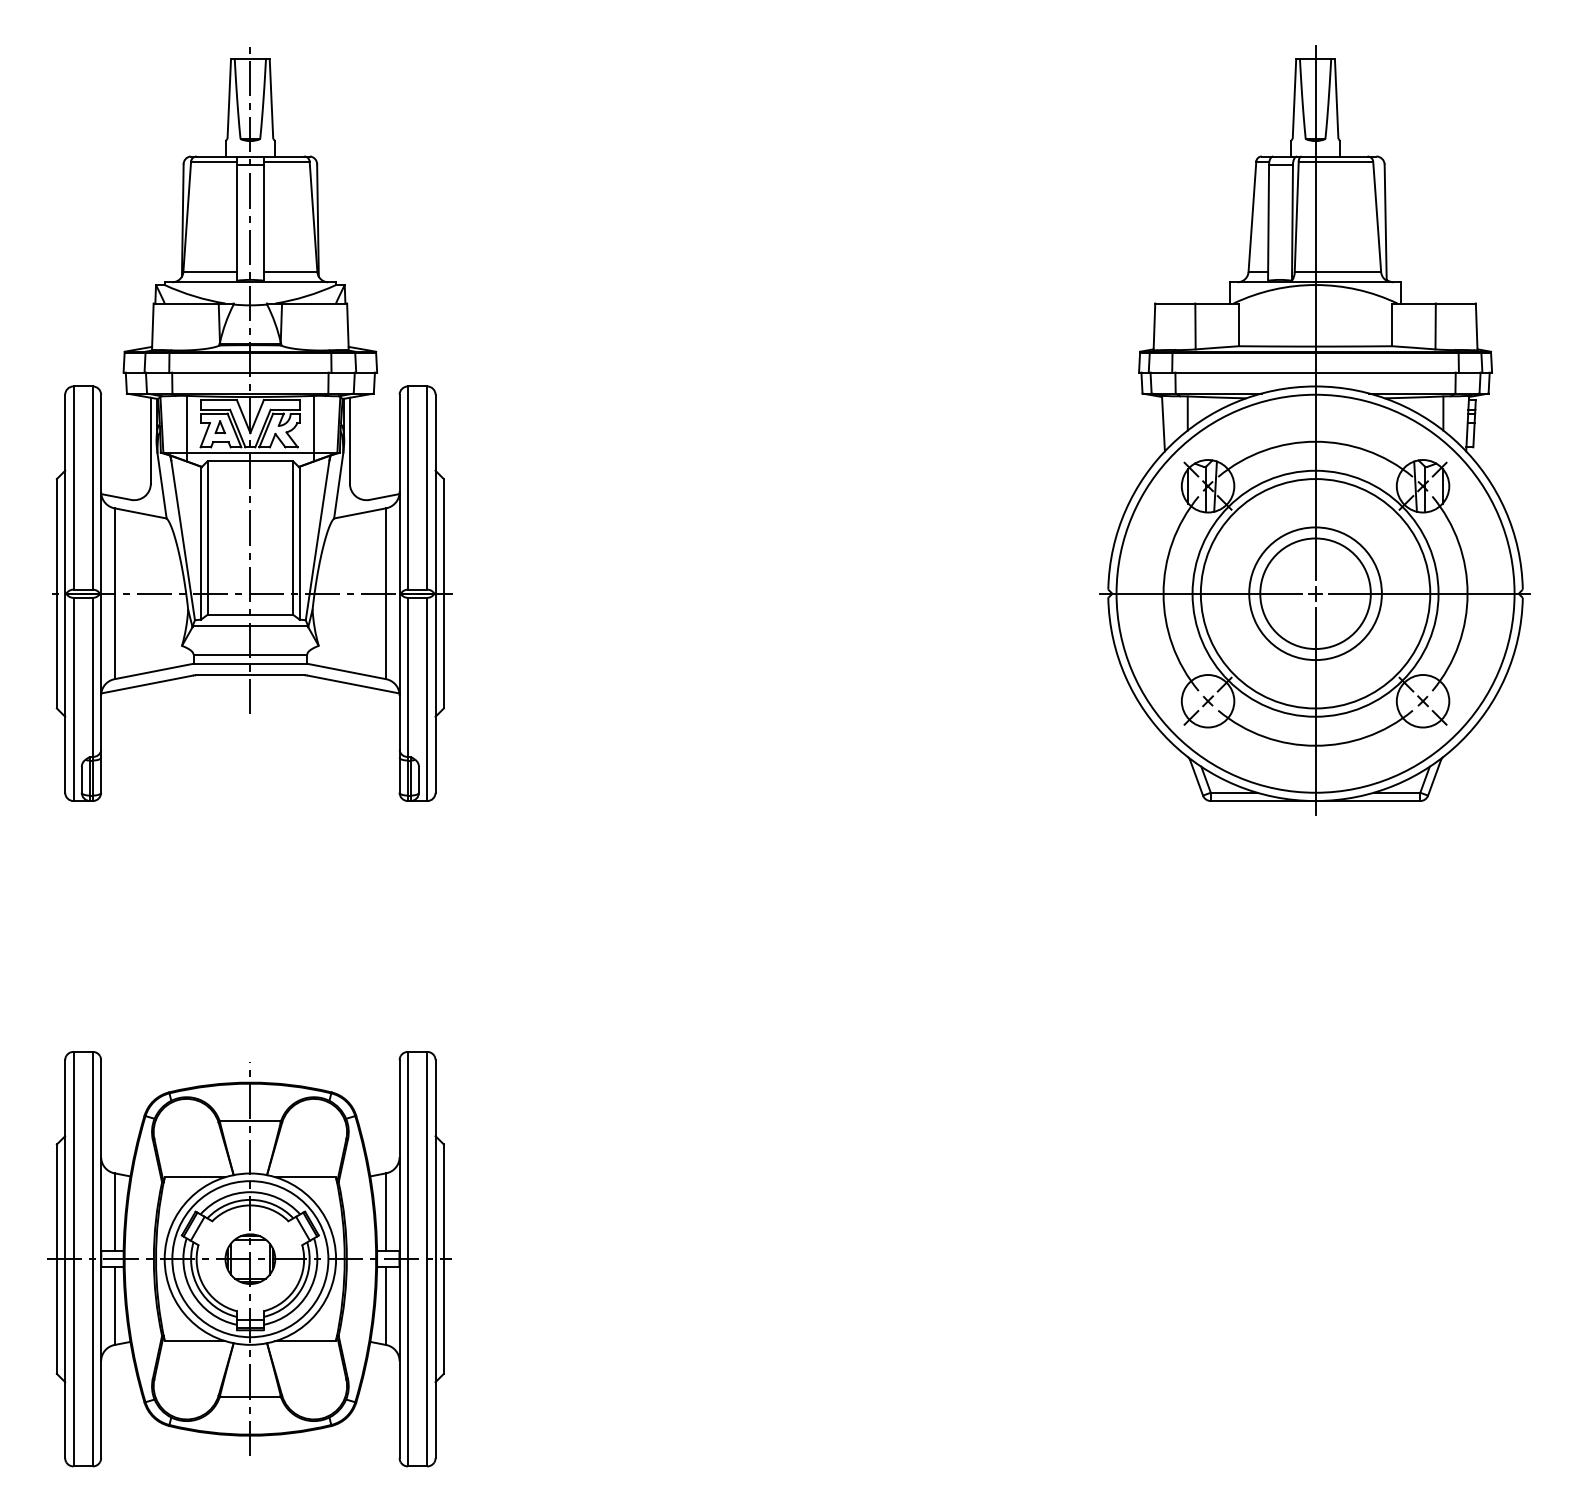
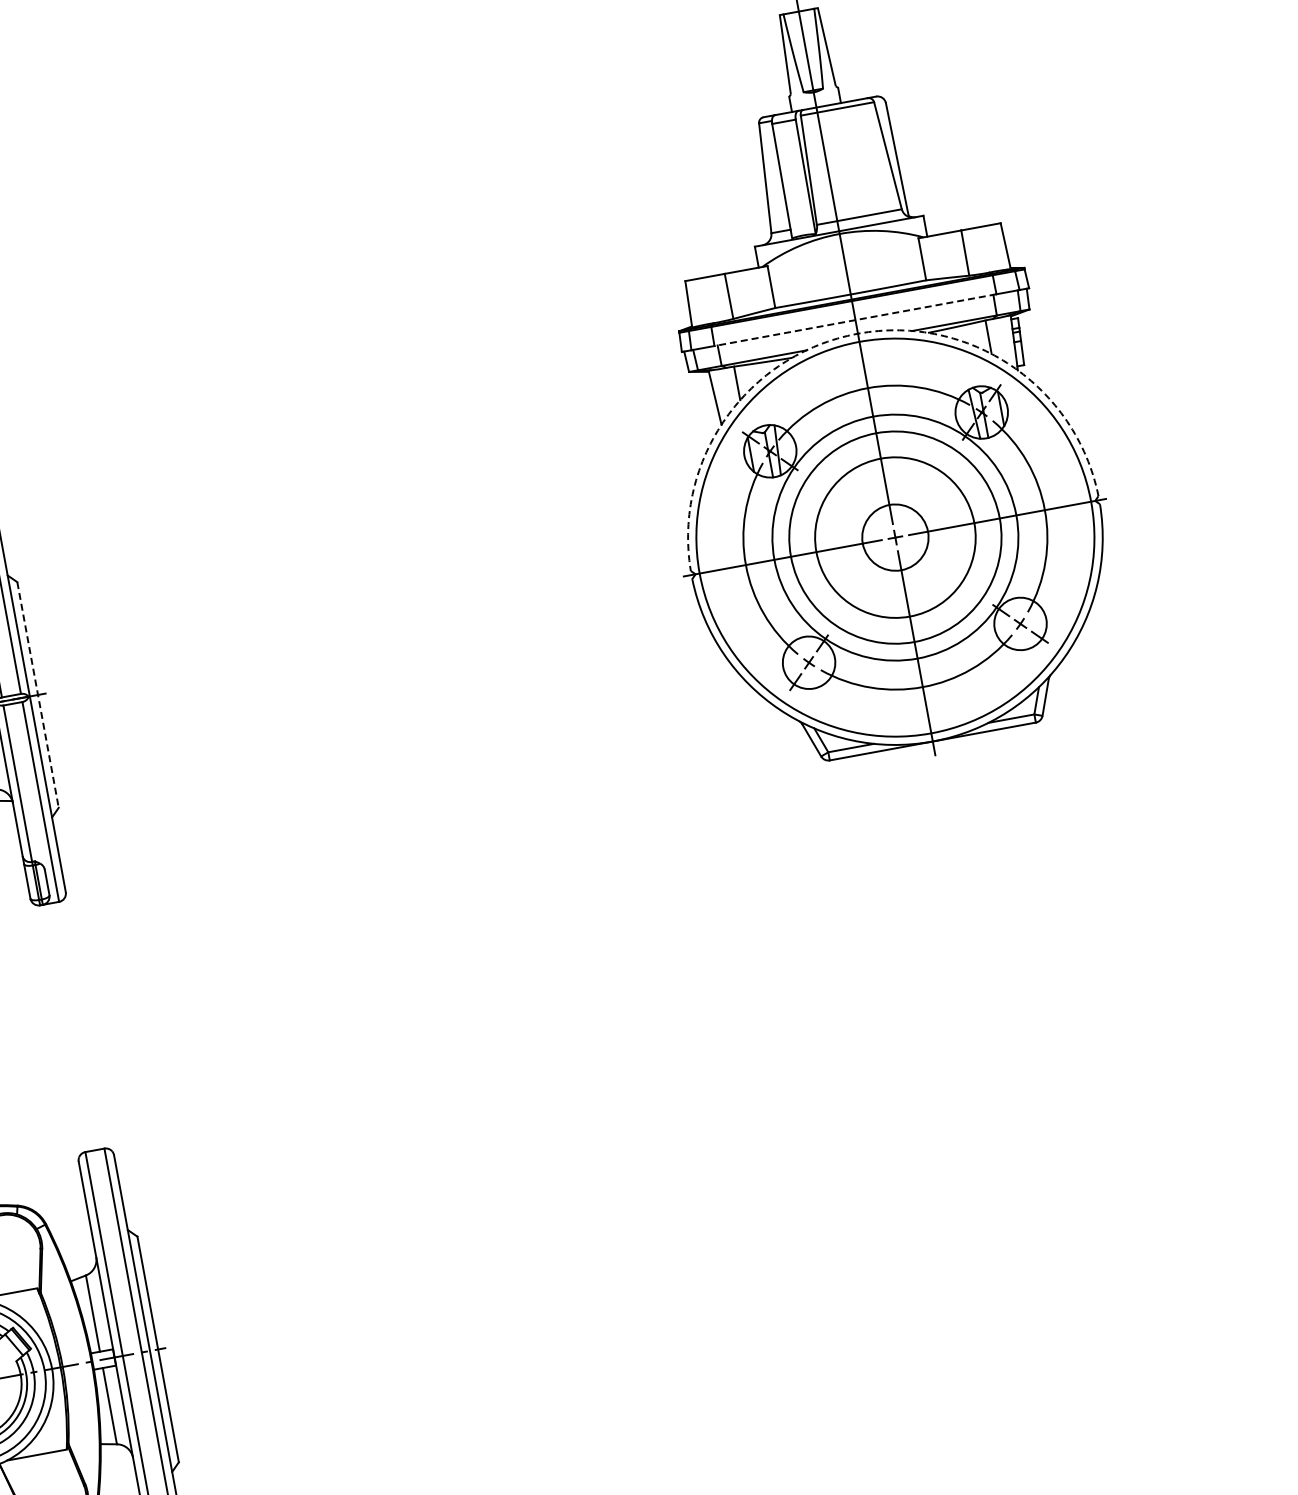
line: (1315, 372) -> (855, 320), solid -> dashed
arc: (1315, 386) -> (857, 333), solid -> dashed
line: (443, 593) -> (37, 694), solid -> dashed
circle: (1315, 593) -> (895, 537), size x0.6
circle: (1315, 593) -> (895, 537), size x0.7
circle: (1315, 593) -> (895, 537), size x1.6

